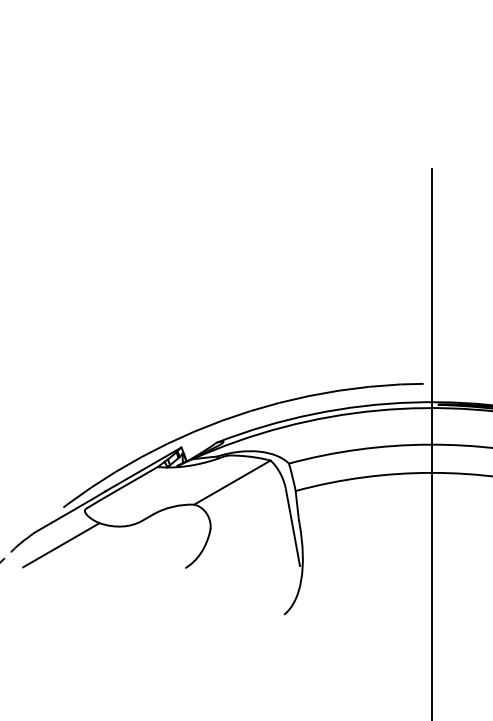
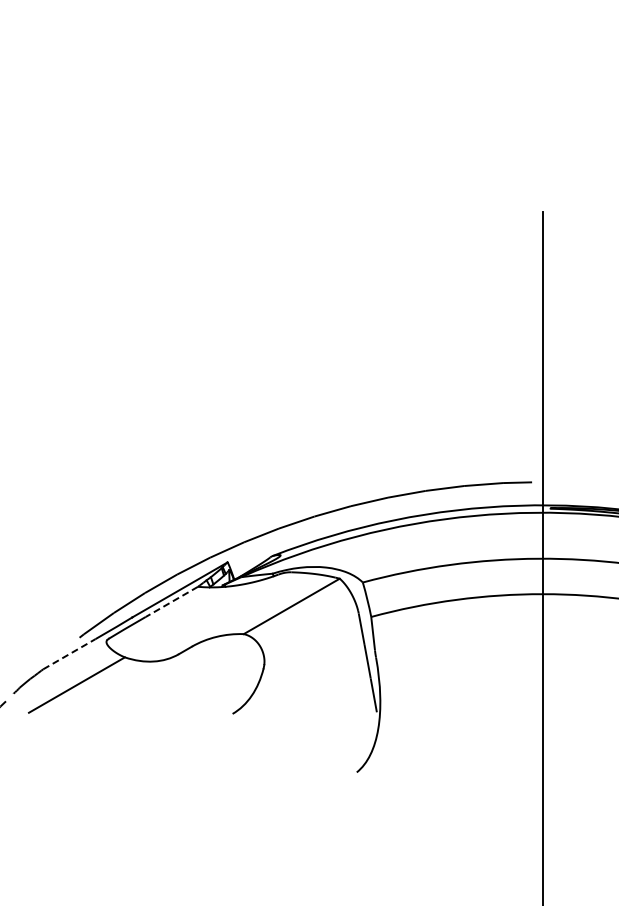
line: (136, 479) -> (171, 602), solid -> dashed
line: (55, 520) -> (69, 653), solid -> dashed

